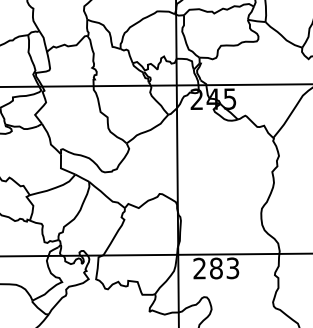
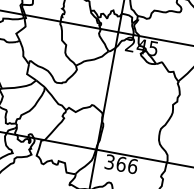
text: (216, 268) -> (121, 164), 283 -> 366

